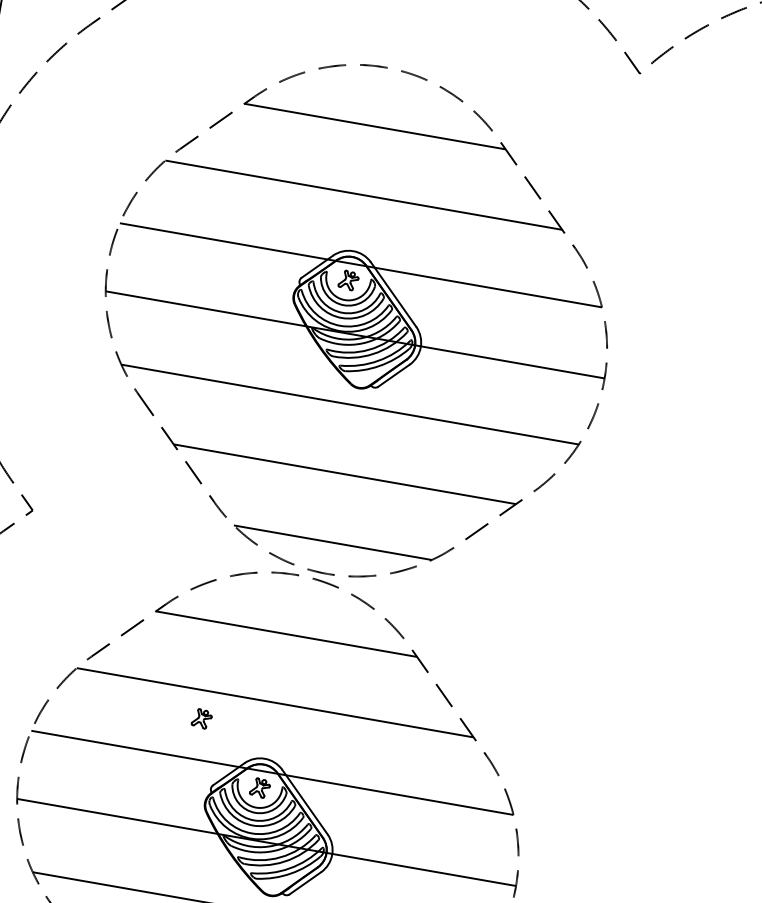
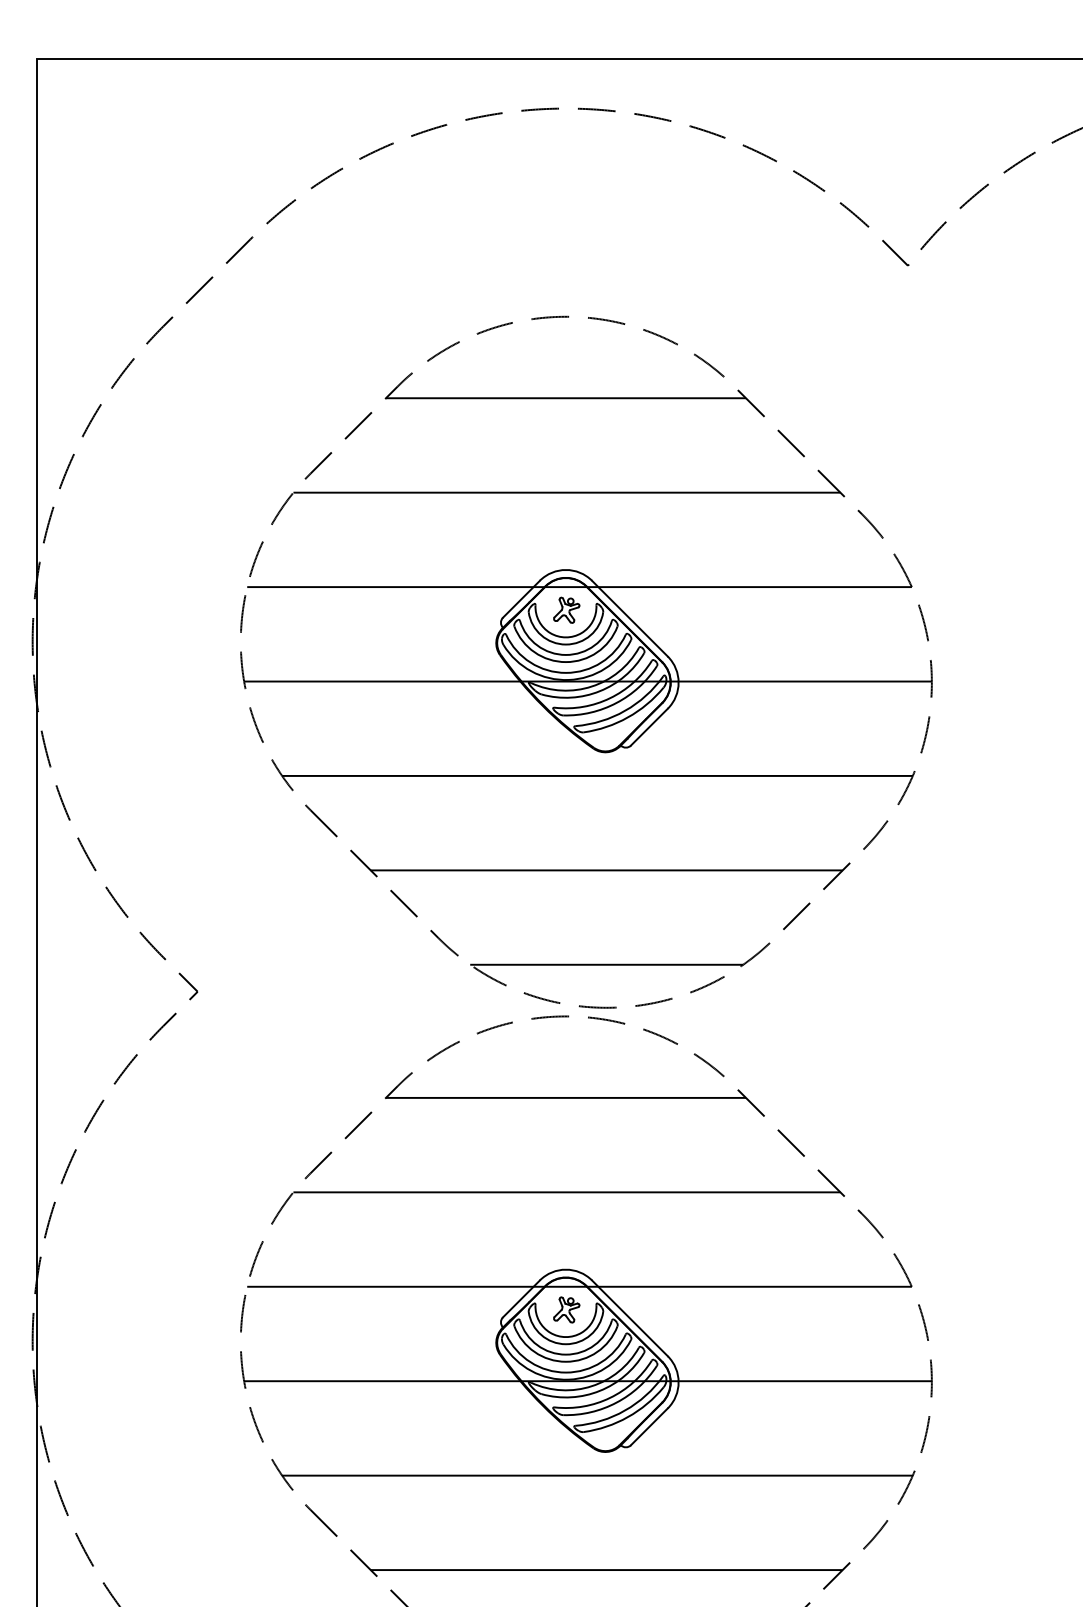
part: (201, 718) -> (472, 1230), removed

